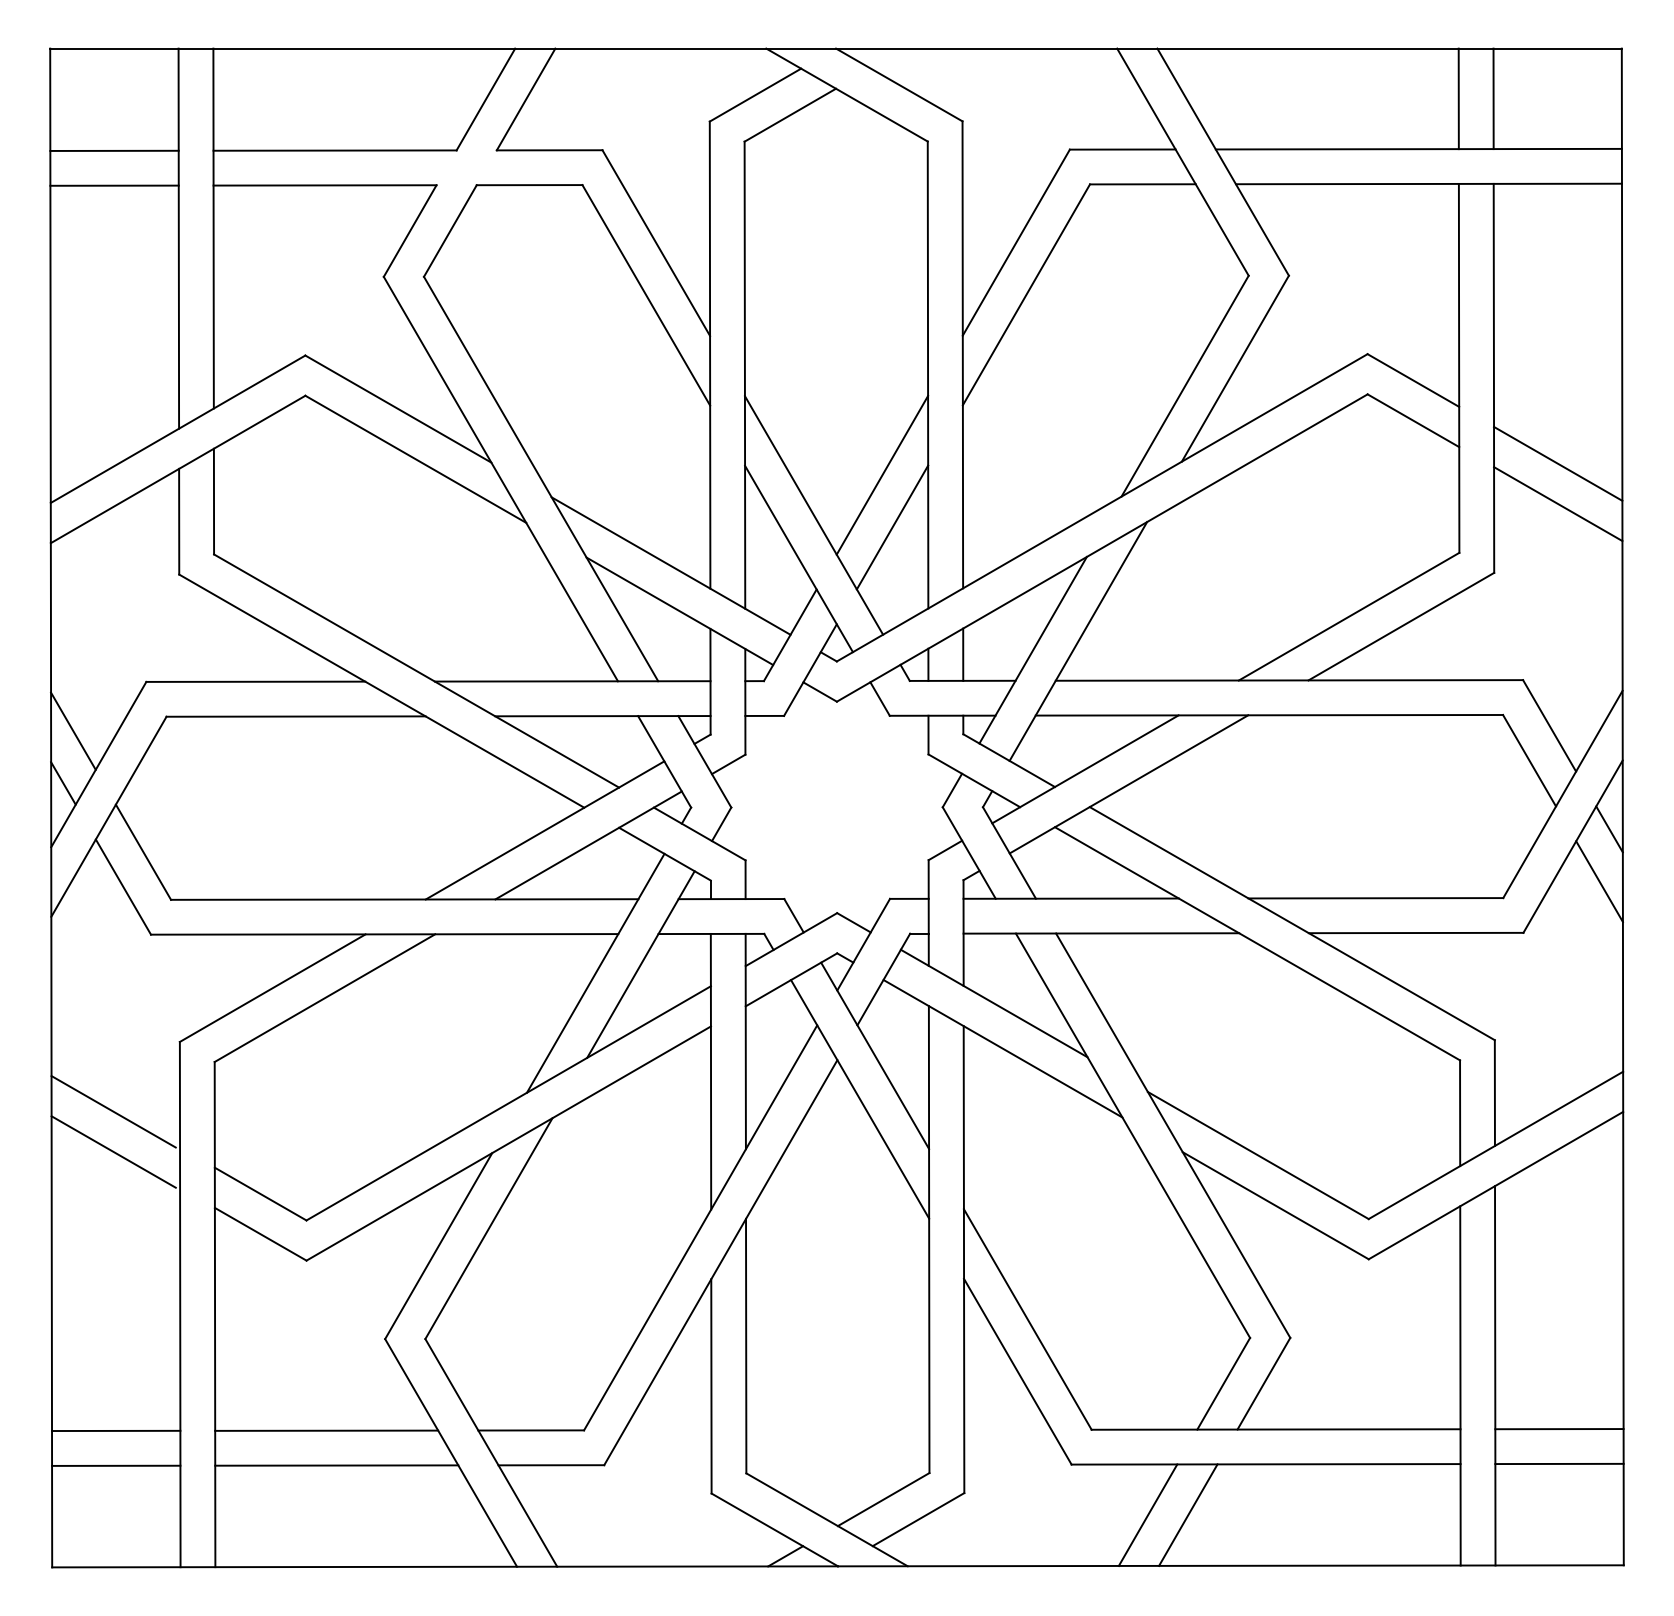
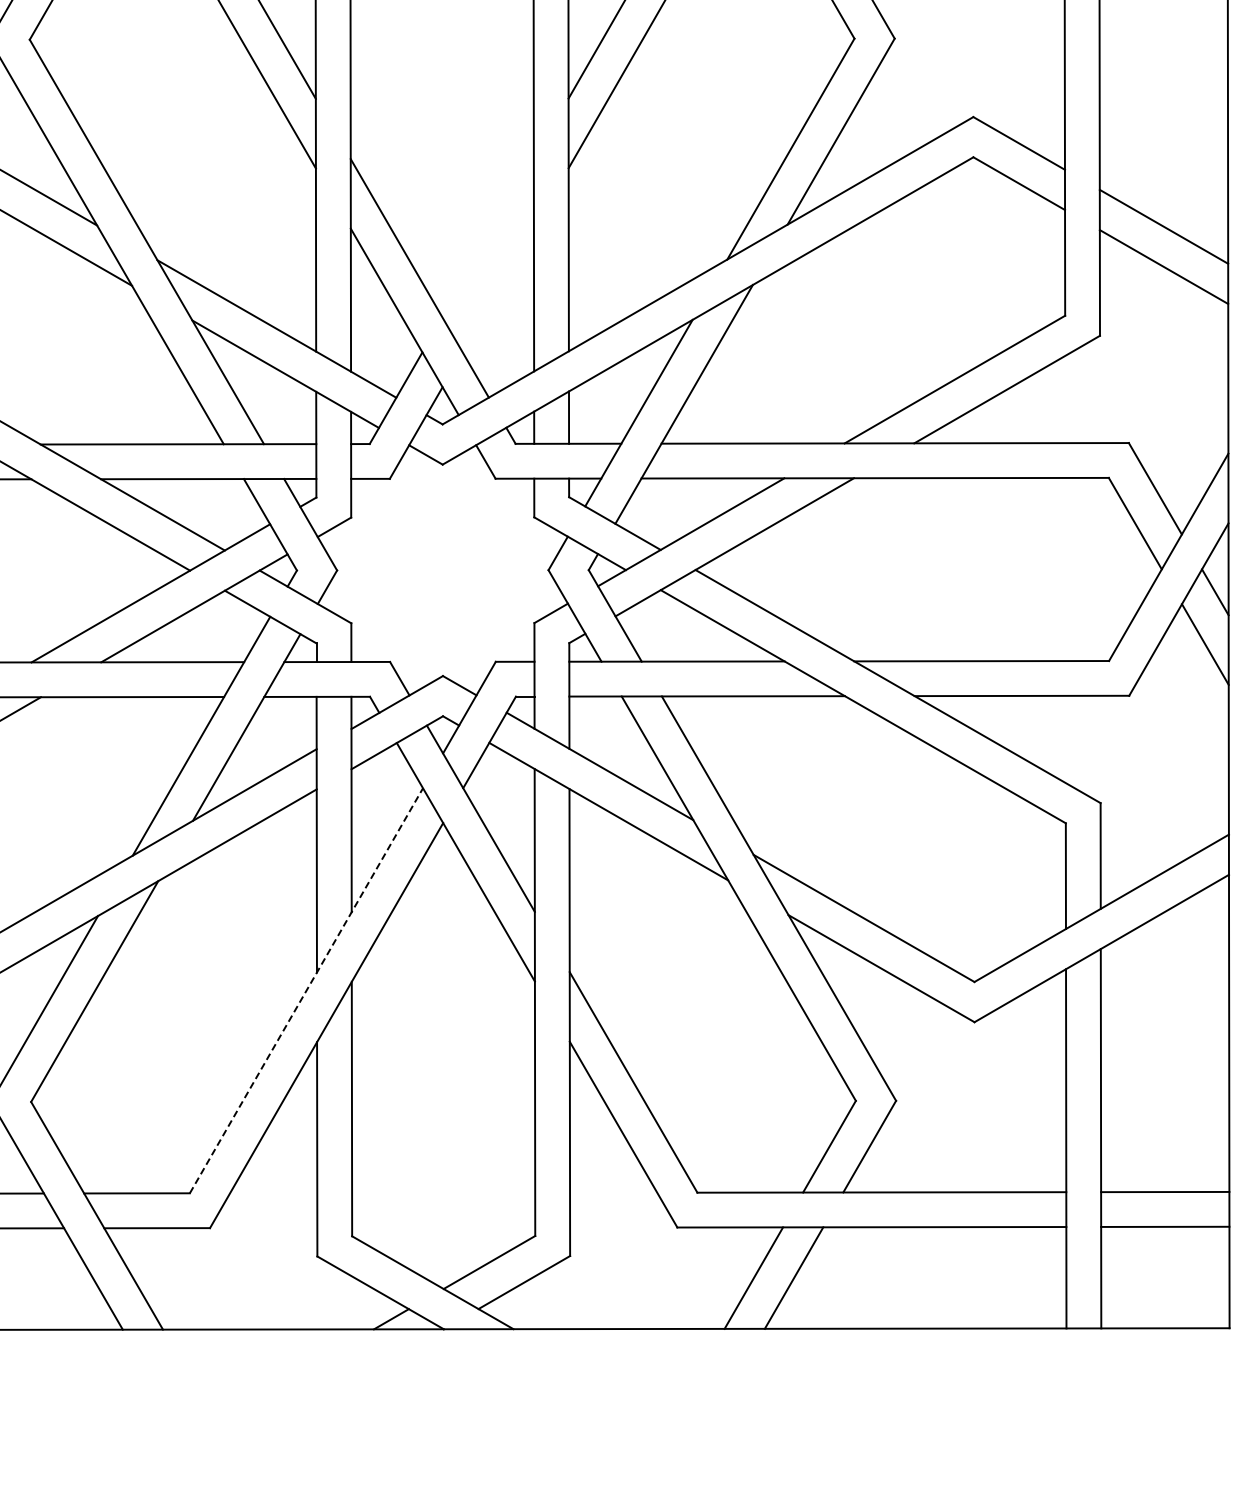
line: (882, 474) -> (488, 237), removed
line: (892, 527) -> (498, 290), removed
line: (700, 1227) -> (306, 990), solid -> dashed

